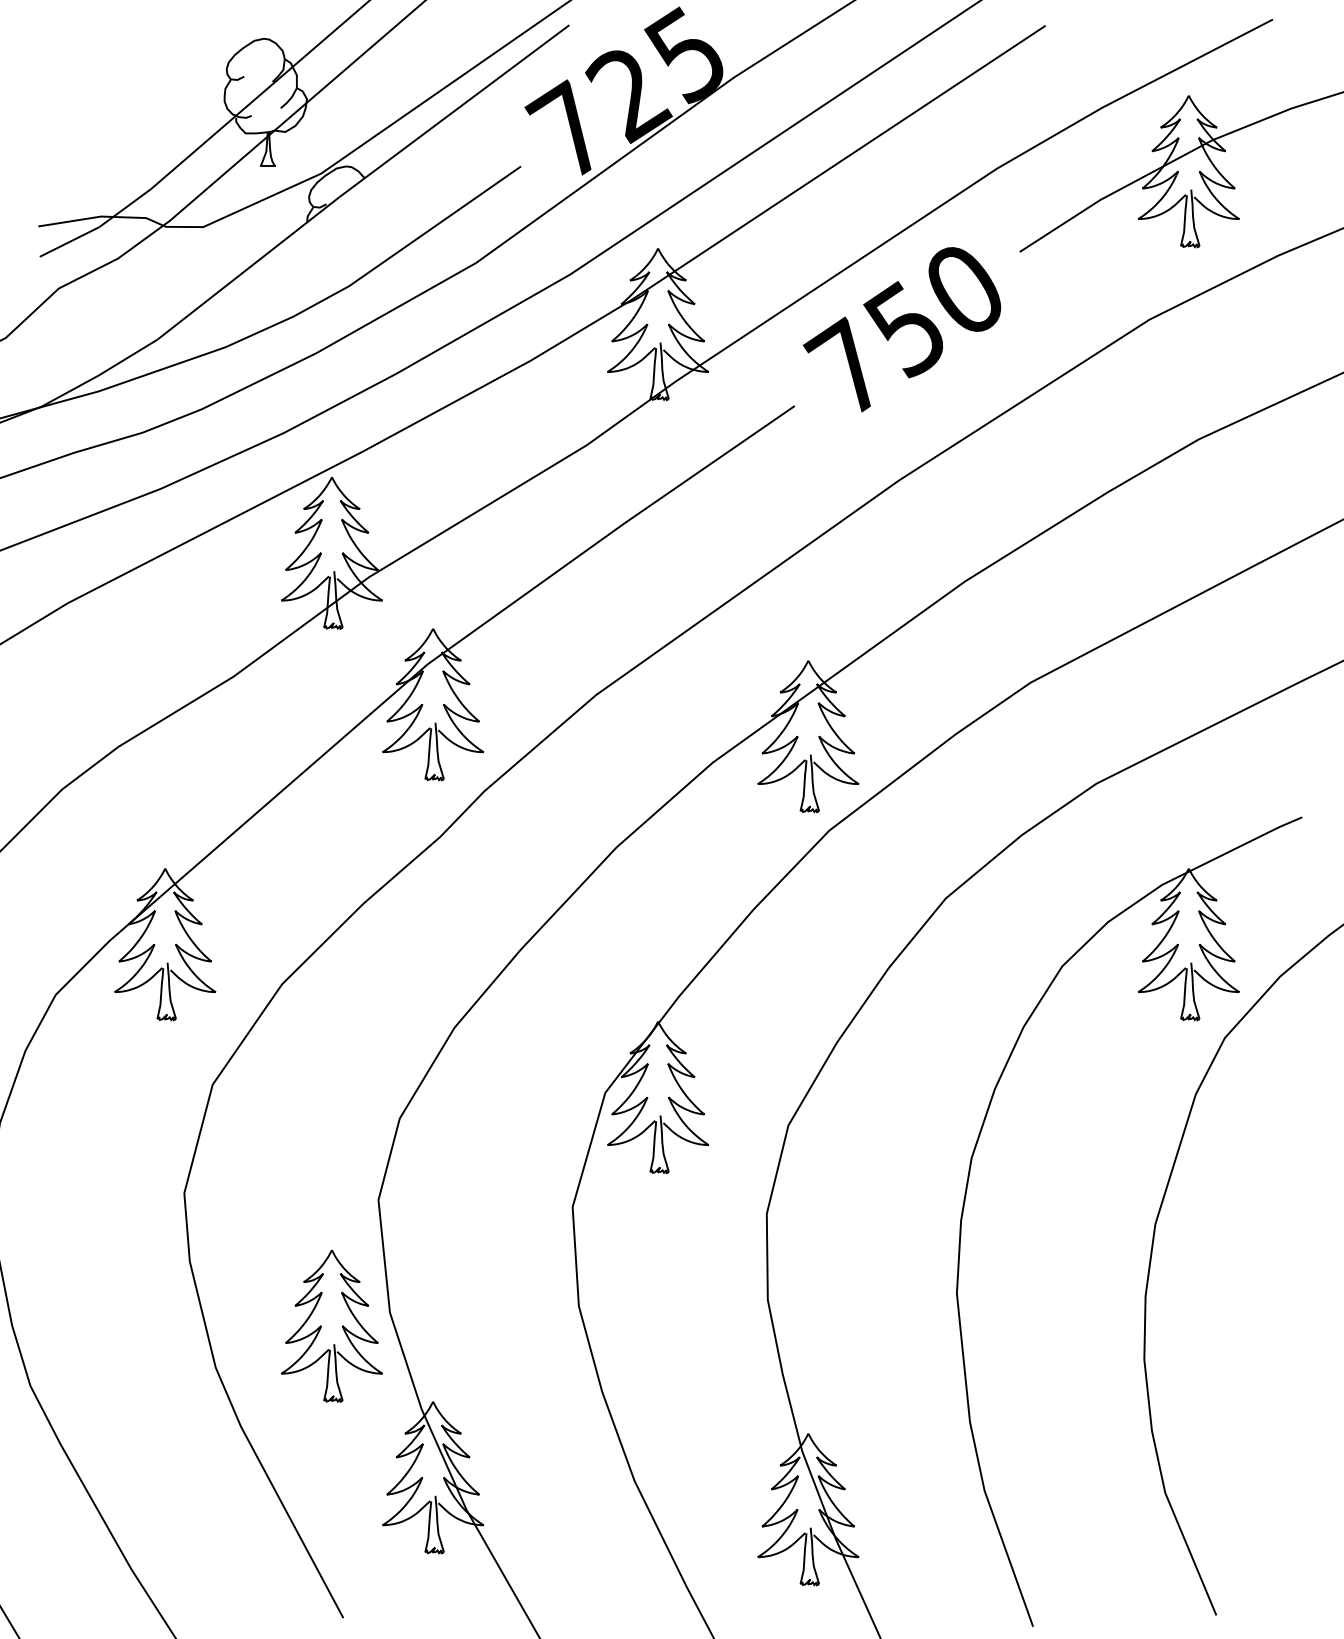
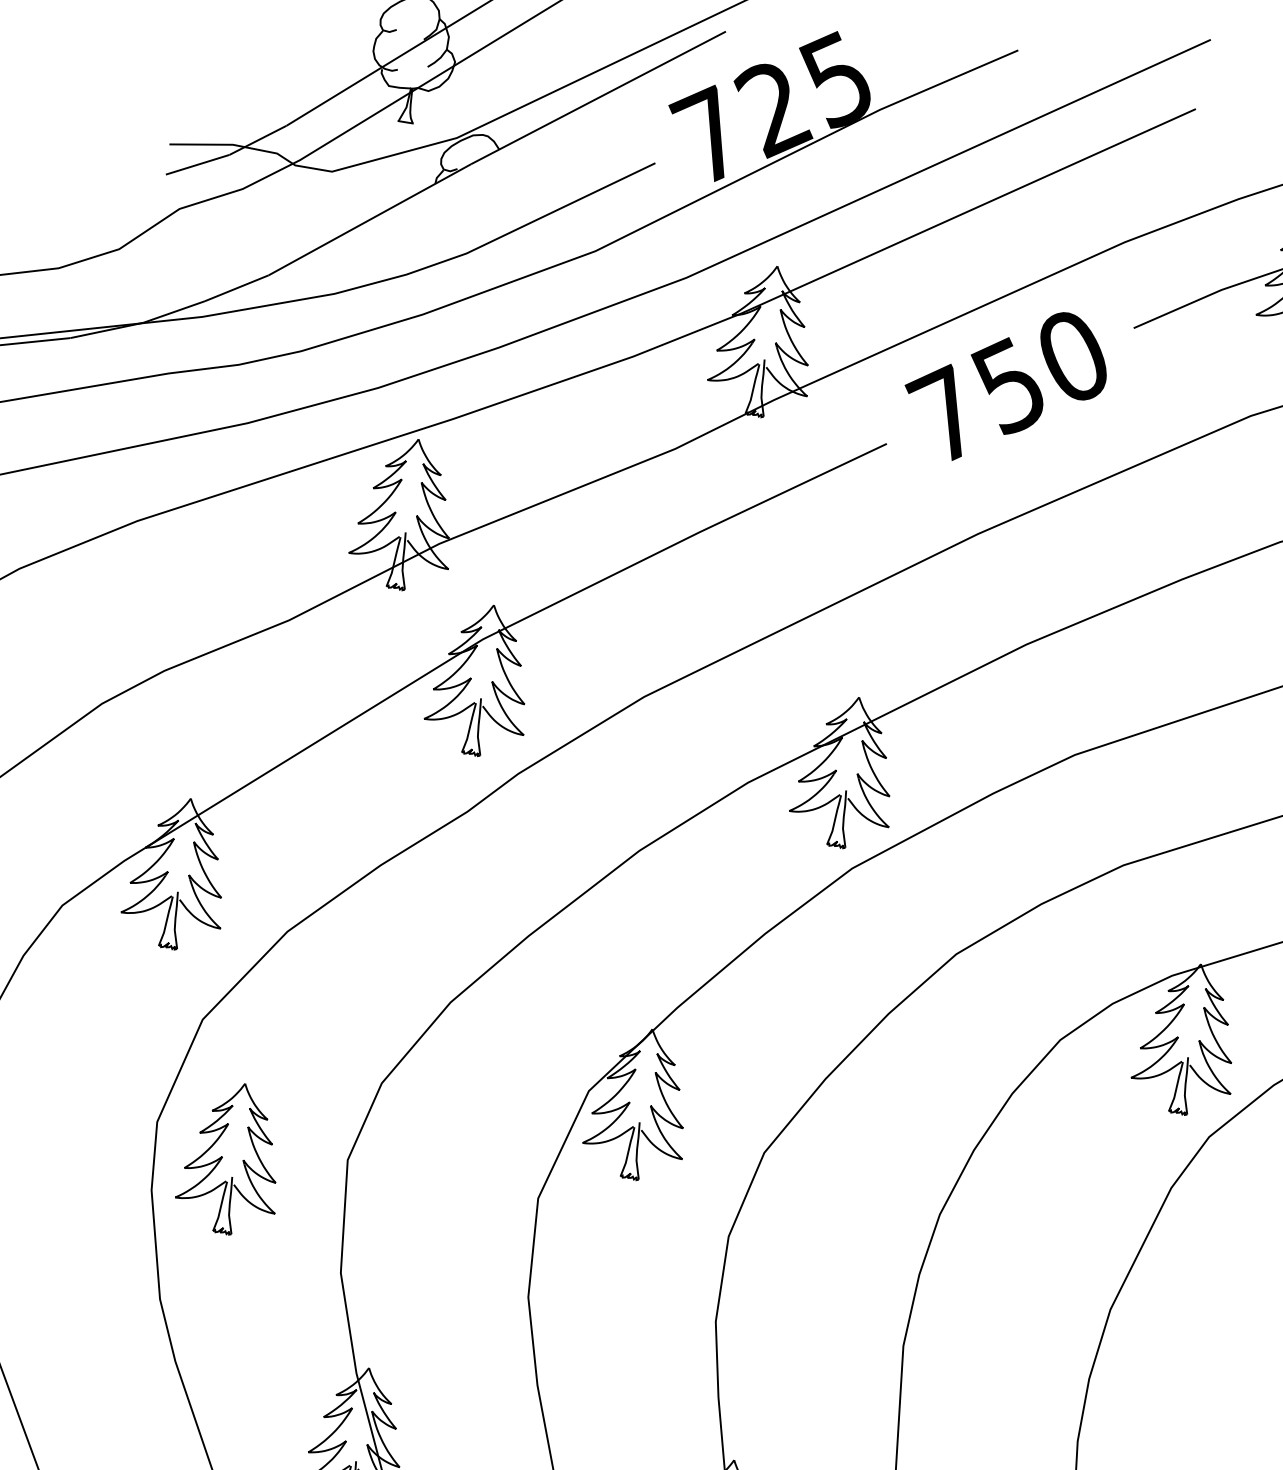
part: (331, 1326) -> (232, 1158), moved

